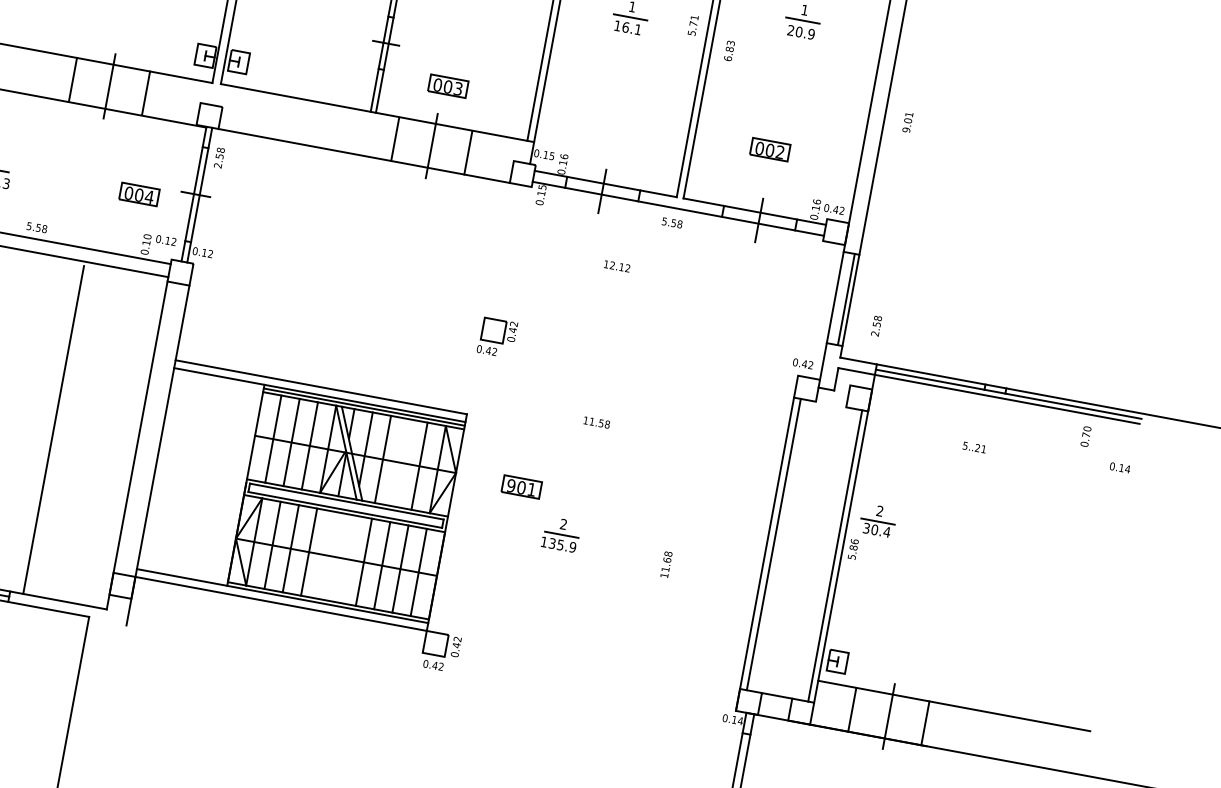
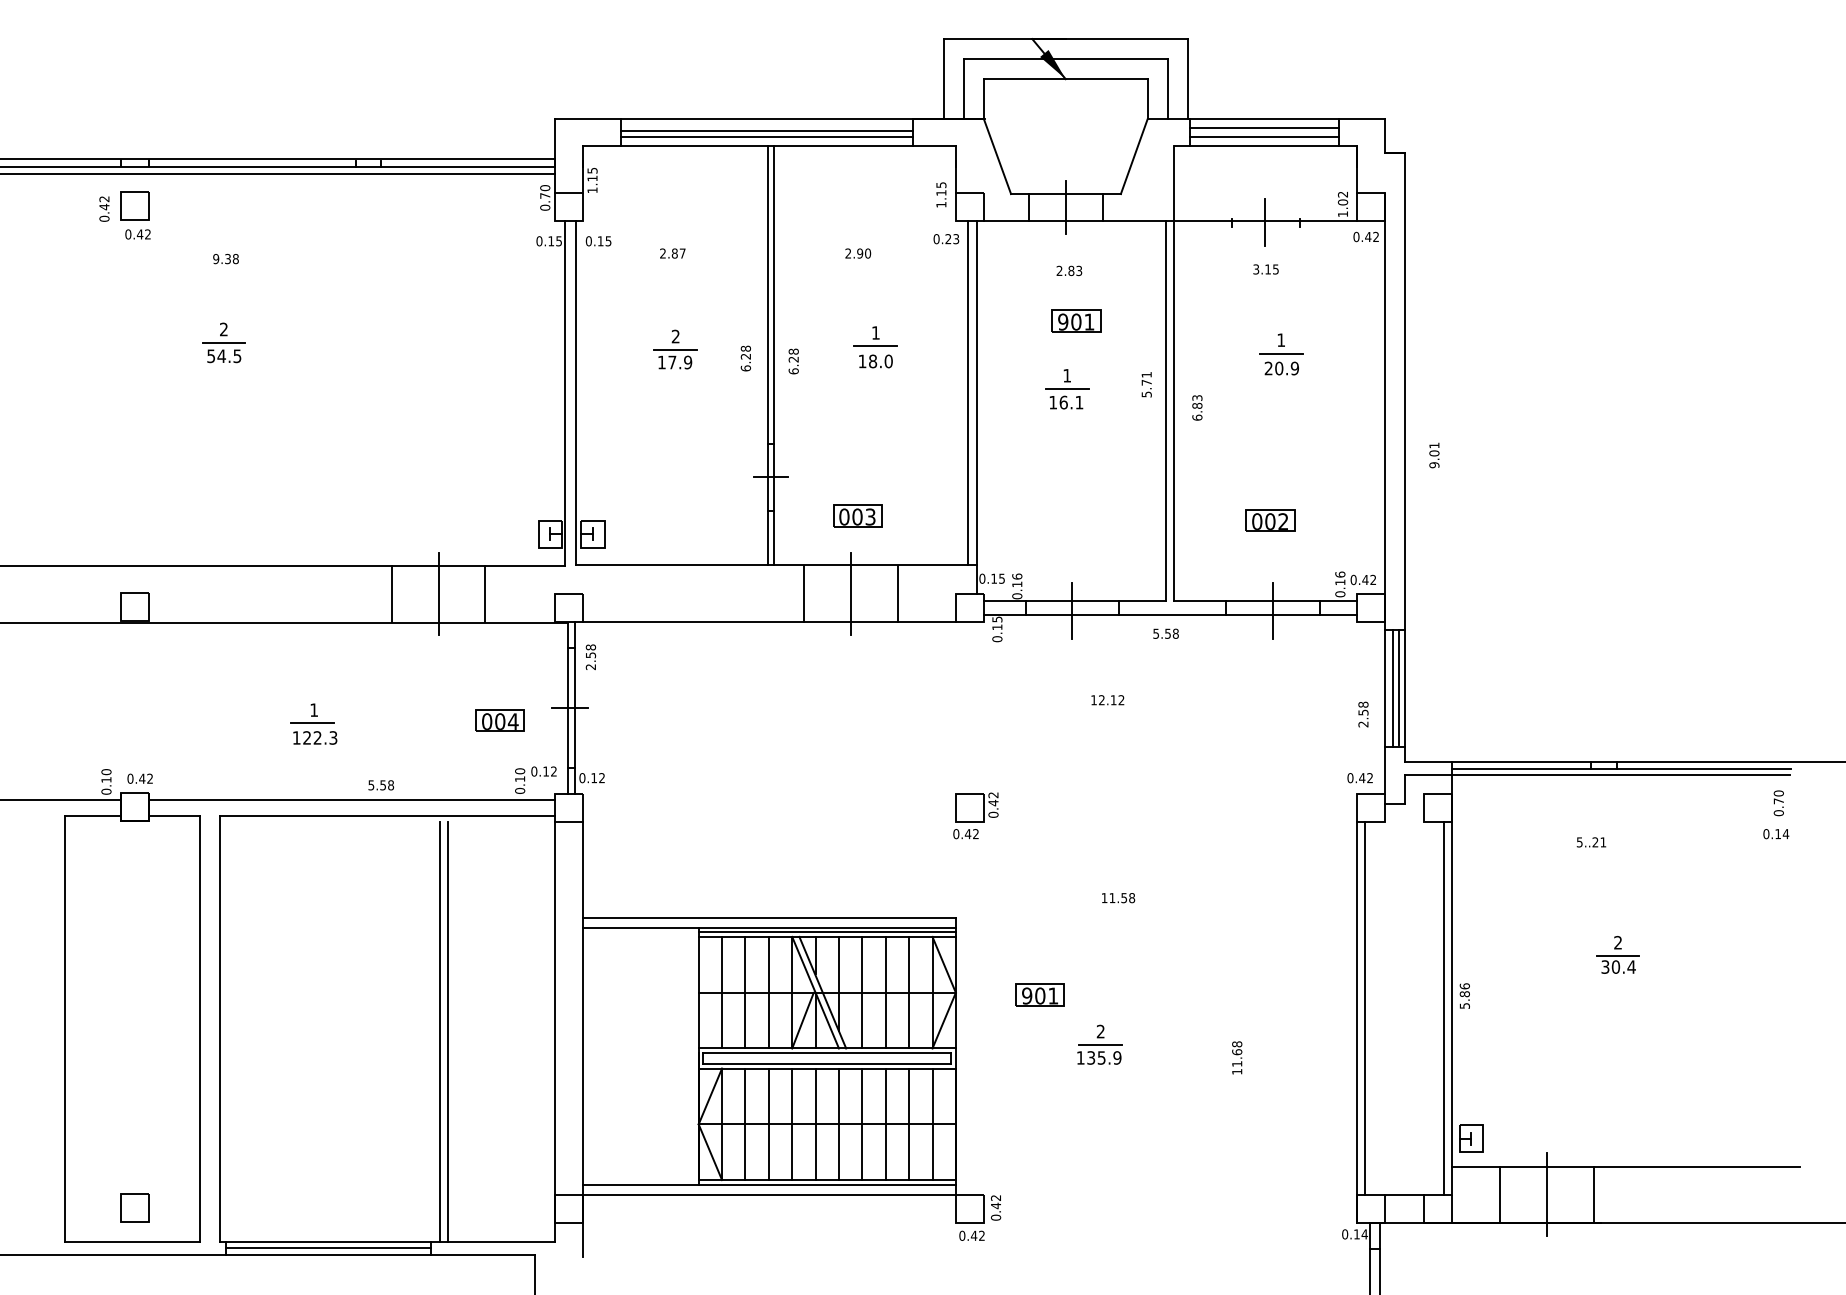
line: (841, 298) -> (1392, 688), added
text: (876, 326) -> (1363, 714), moved
line: (47, 428) -> (440, 1031), added
text: (1085, 436) -> (1778, 803), moved
line: (401, 462) -> (885, 992), added
part: (877, 520) -> (1617, 954), moved
line: (327, 555) -> (815, 1124), added
line: (345, 558) -> (838, 1124), added

